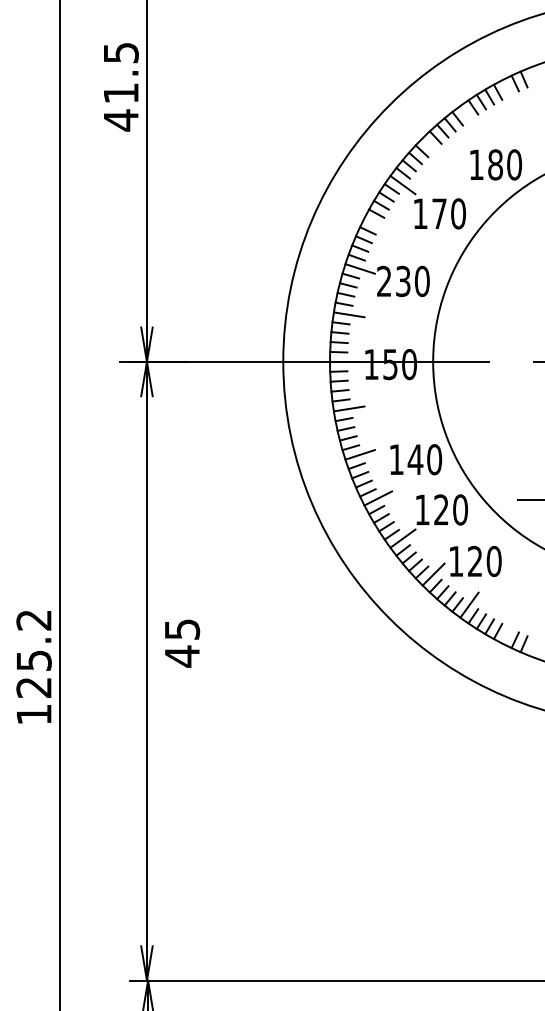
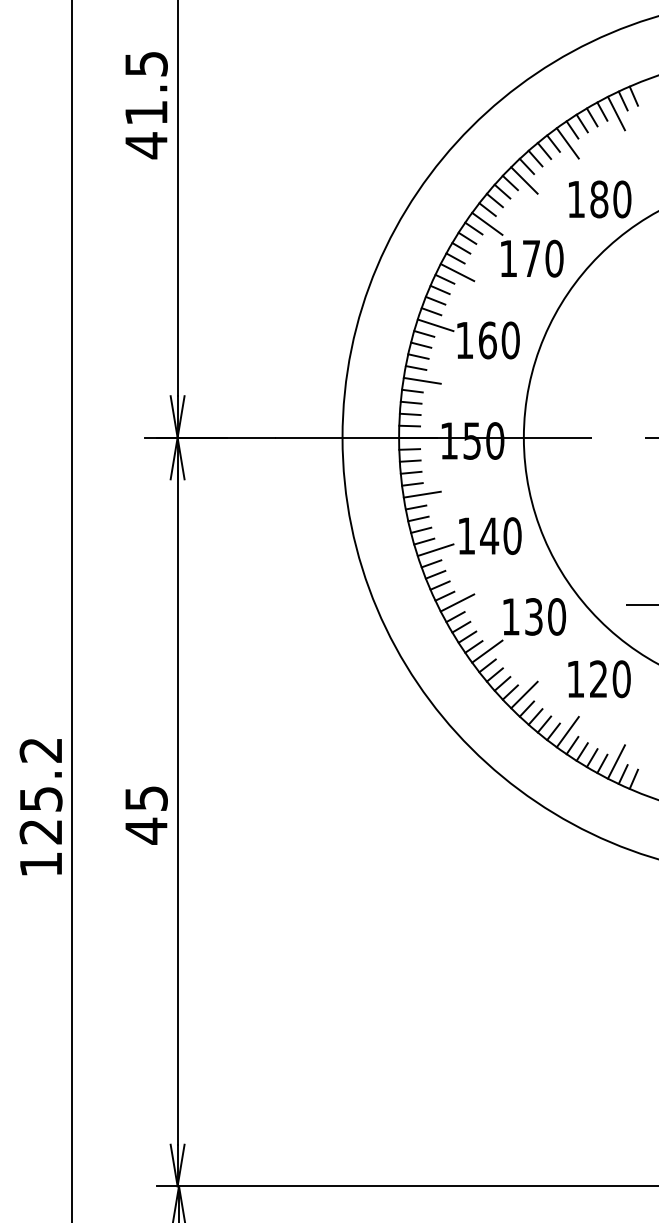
line: (509, 93) -> (616, 113), added
line: (469, 118) -> (567, 143), added
line: (433, 149) -> (524, 180), added
line: (378, 225) -> (457, 272), added
text: (394, 281) -> (476, 340), 230 -> 160
text: (416, 459) -> (490, 535), moved
text: (441, 509) -> (533, 616), 120 -> 130
text: (475, 561) -> (599, 679), moved
line: (509, 629) -> (616, 761), added
text: (182, 643) -> (146, 815), moved

